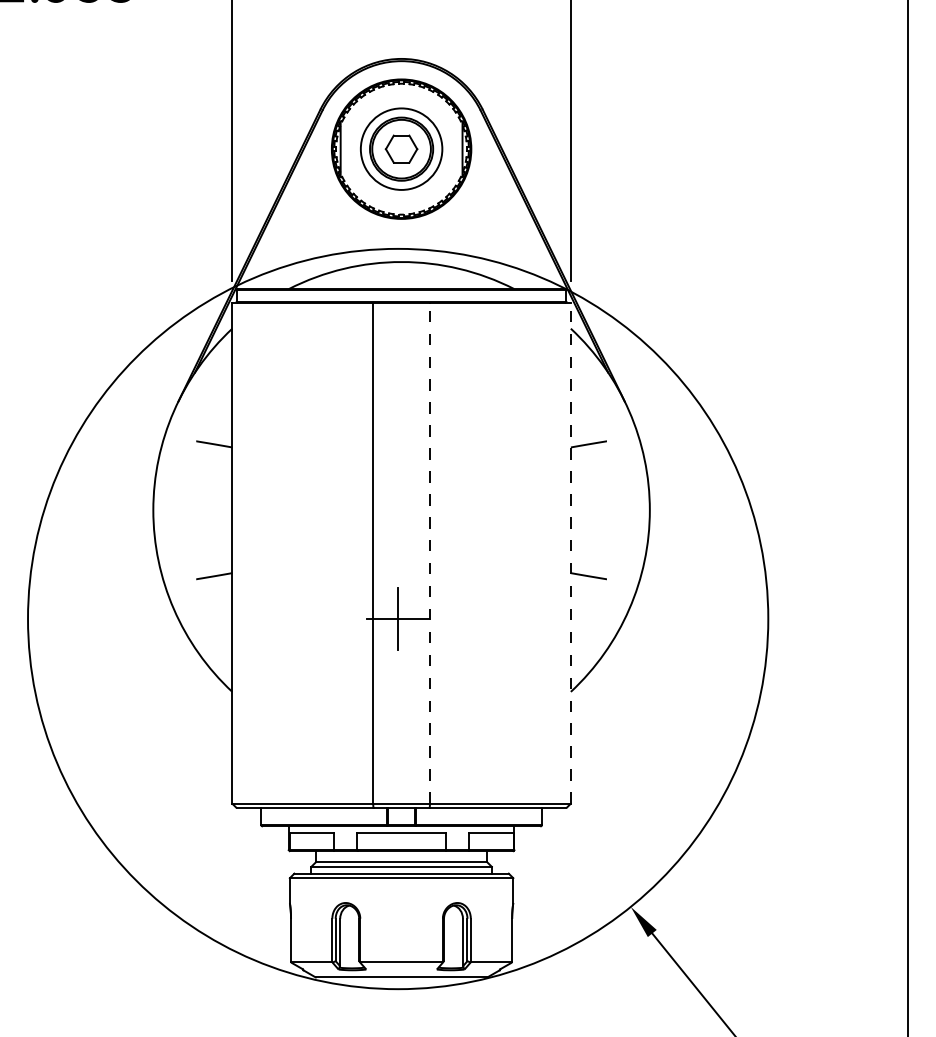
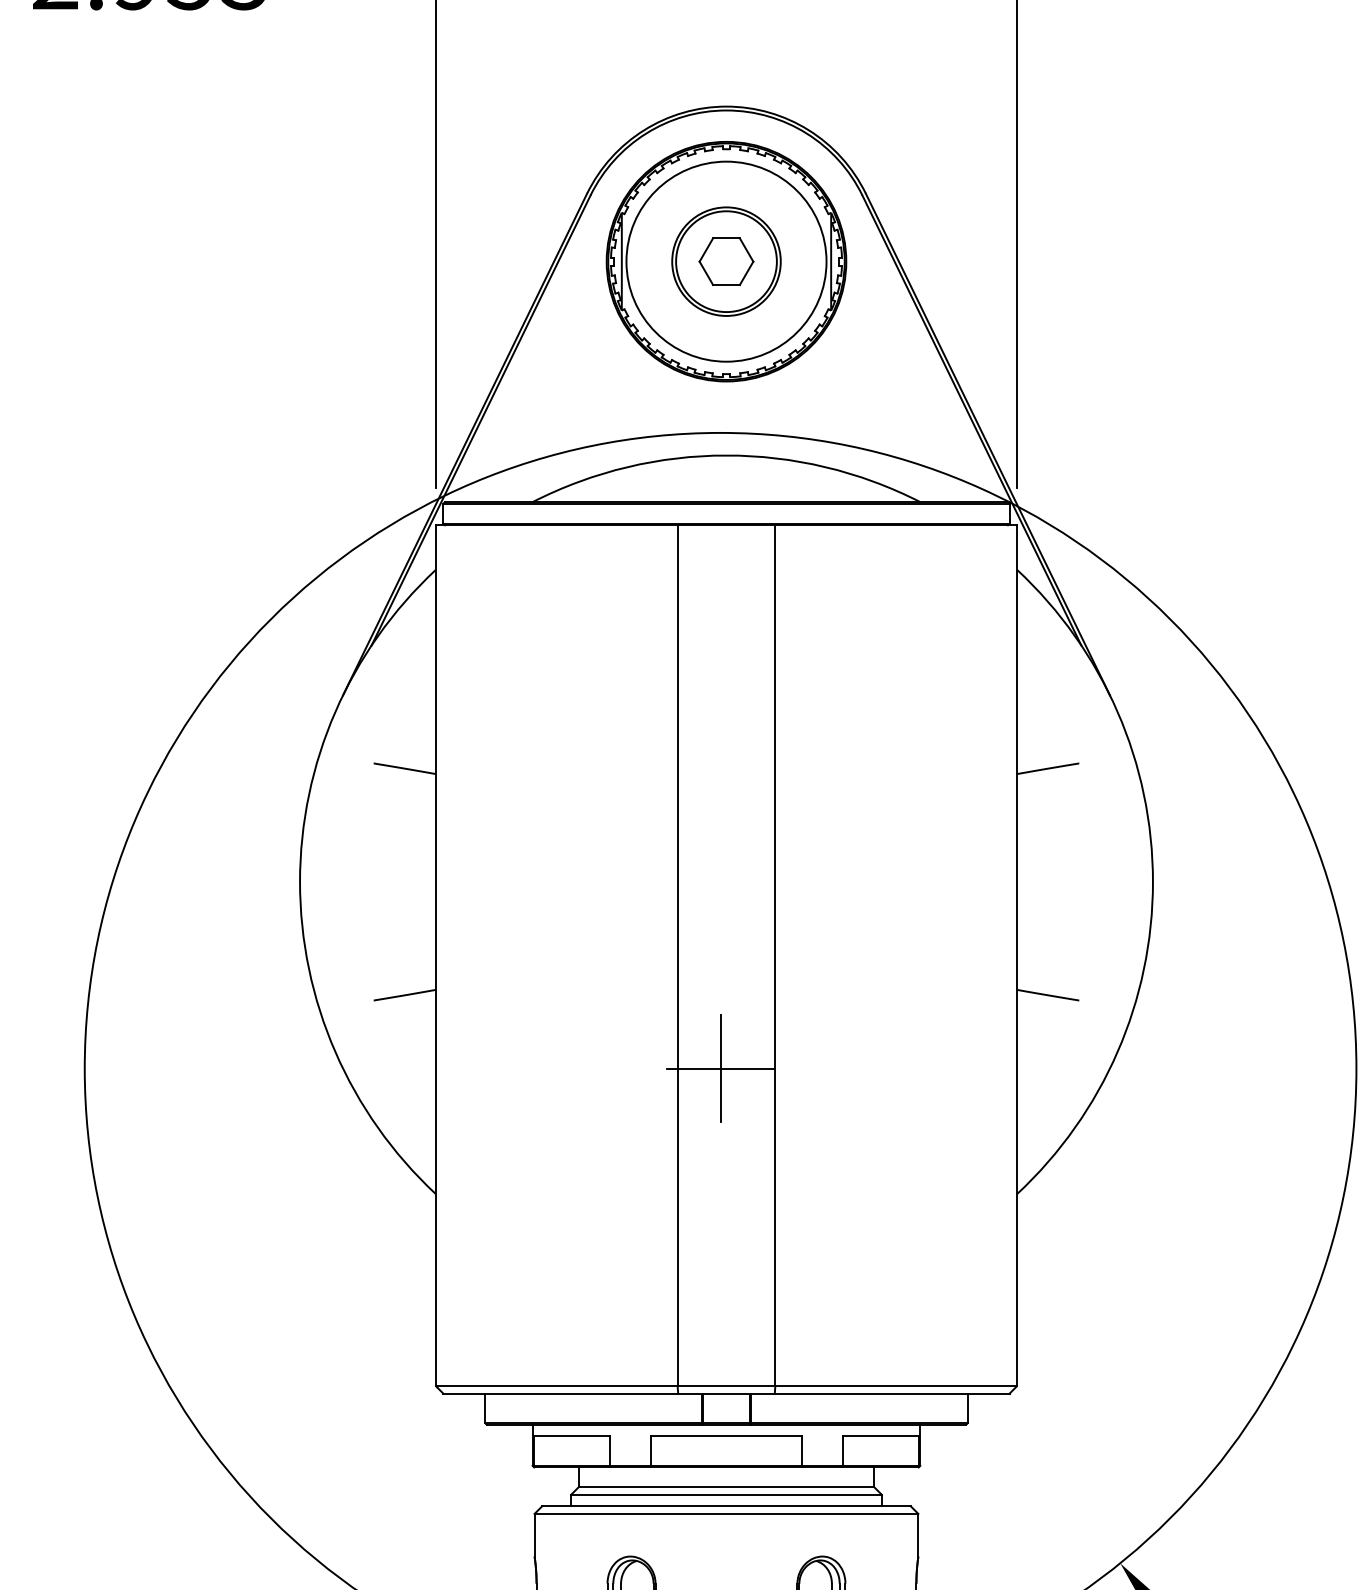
circle: (401, 148) -> (726, 260), size x1.43
line: (430, 553) -> (776, 956), dashed -> solid
line: (570, 553) -> (1016, 956), dashed -> solid

